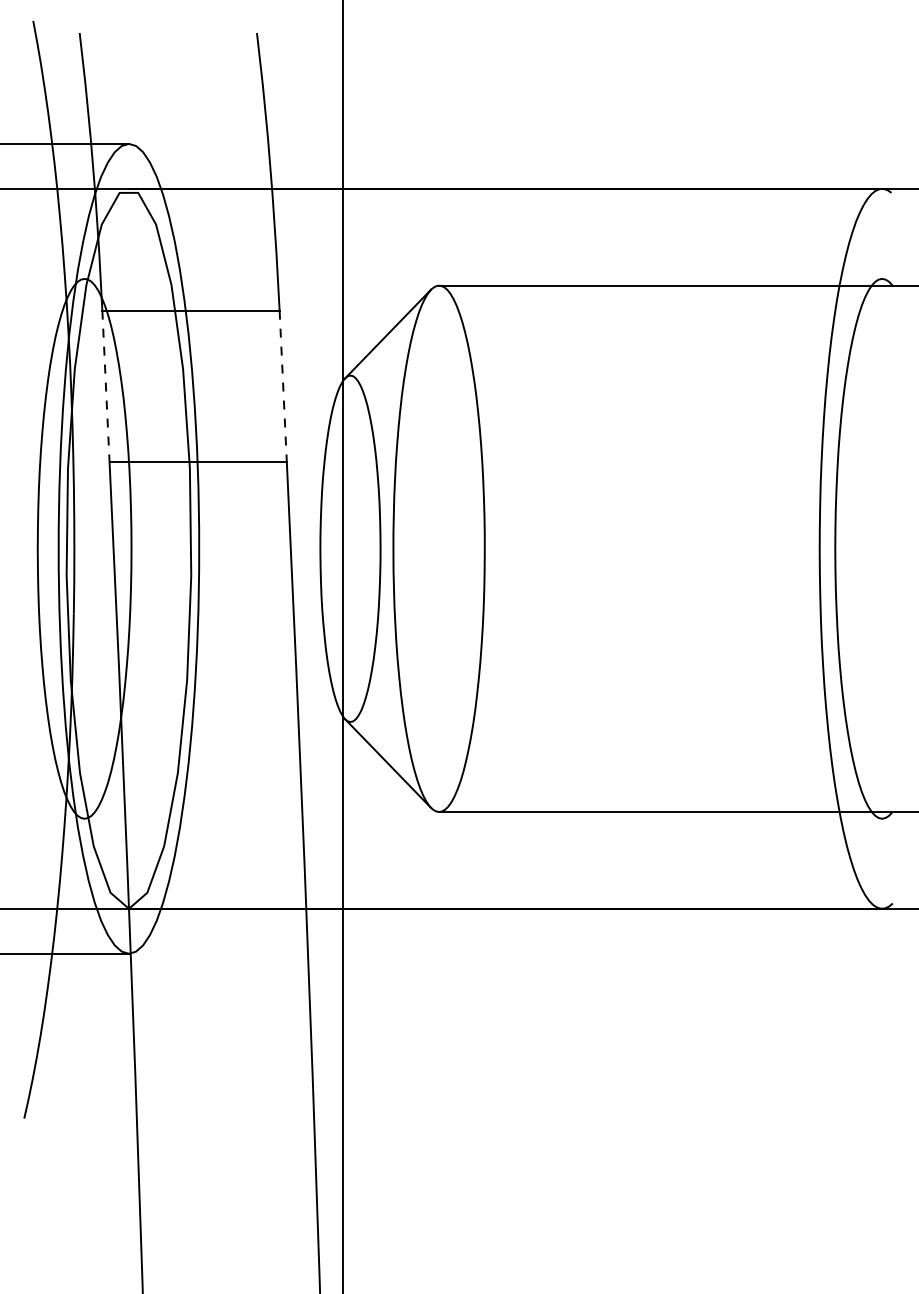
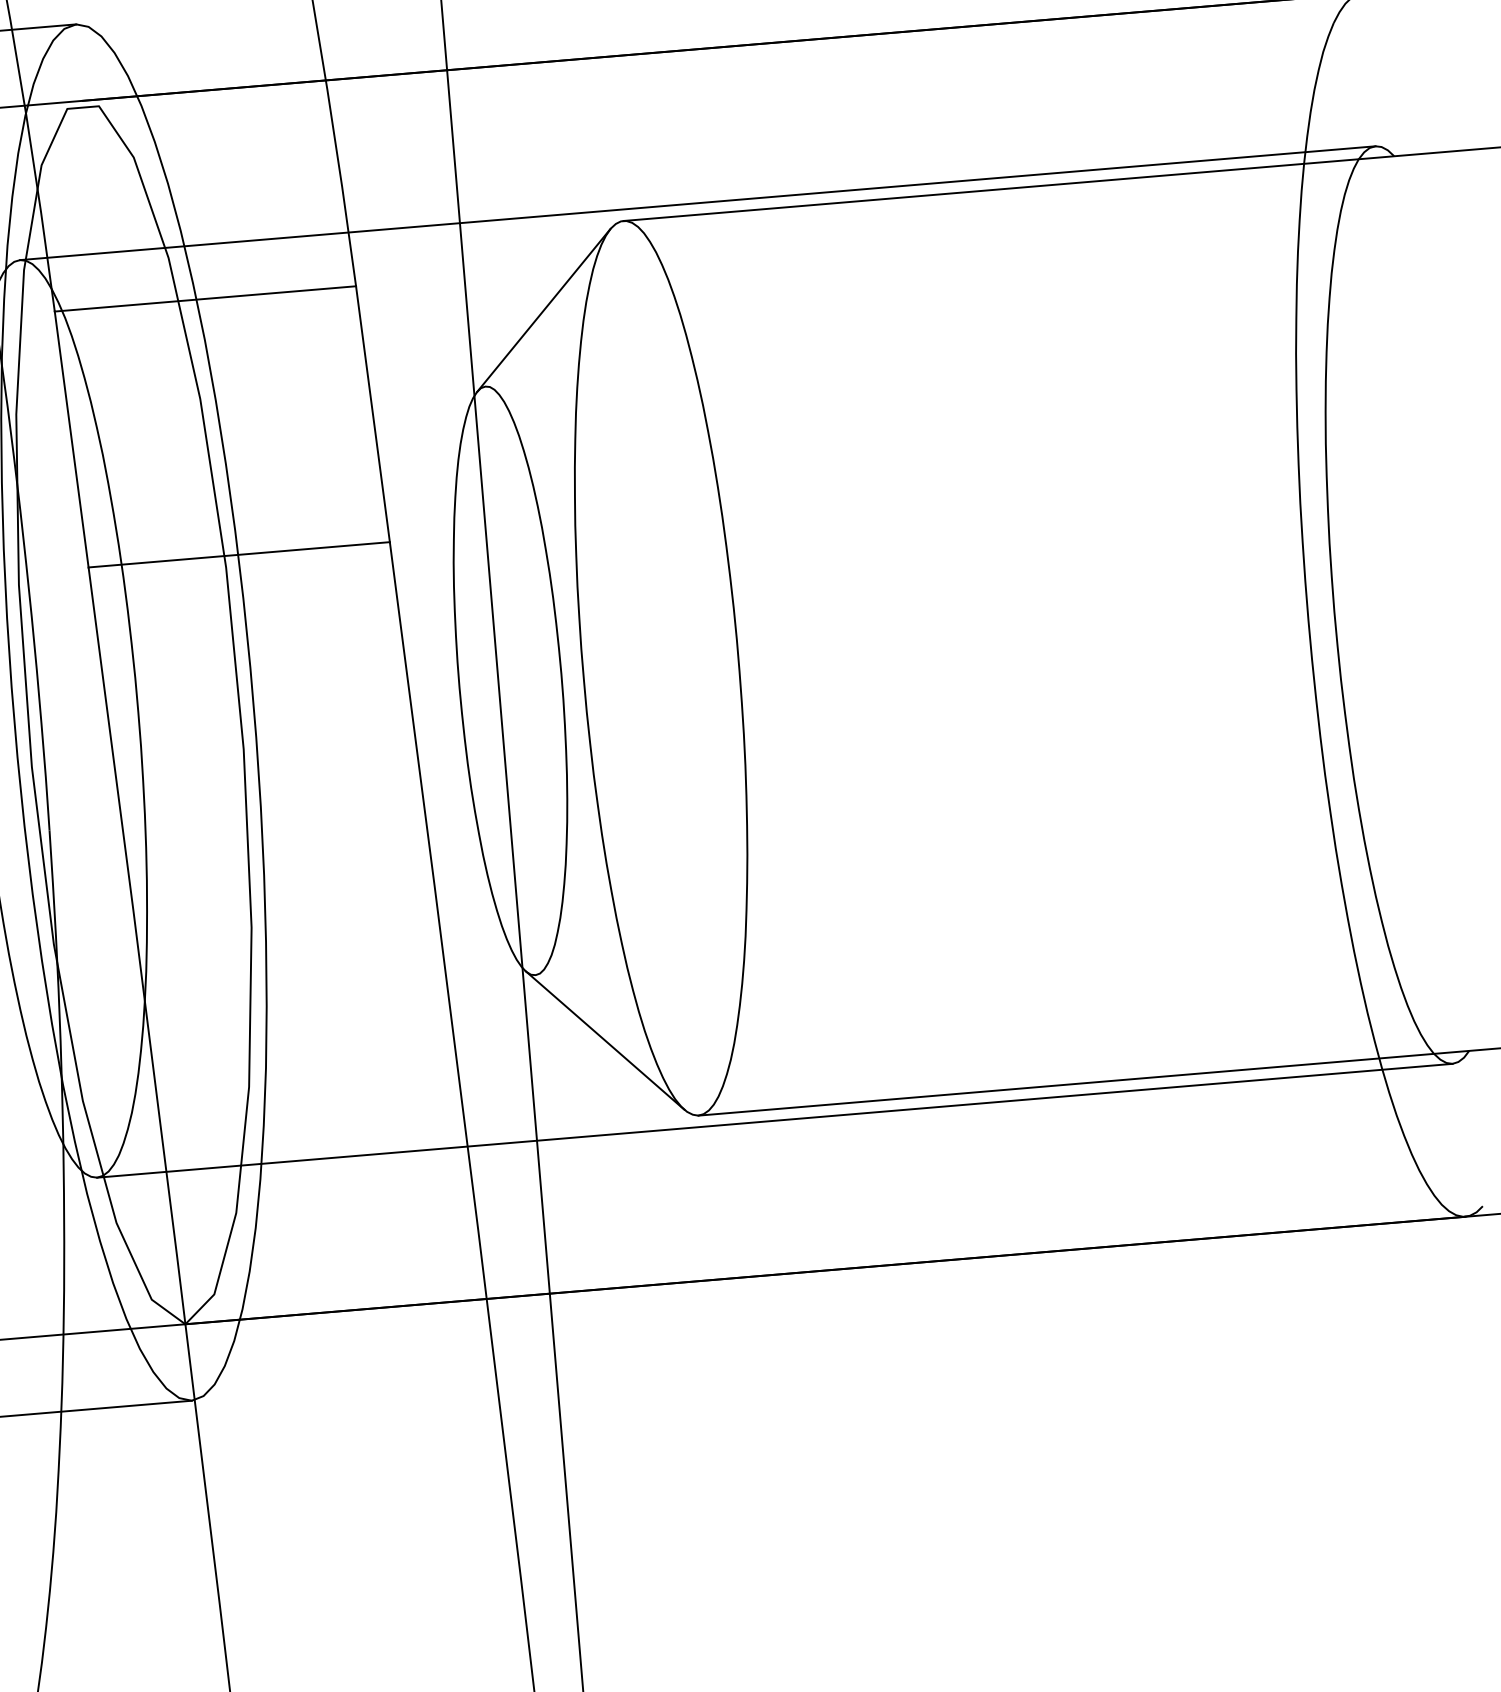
line: (483, 278) -> (697, 202), added
line: (105, 386) -> (70, 439), dashed -> solid
line: (283, 386) -> (373, 414), dashed -> solid
line: (483, 818) -> (775, 1120), added

